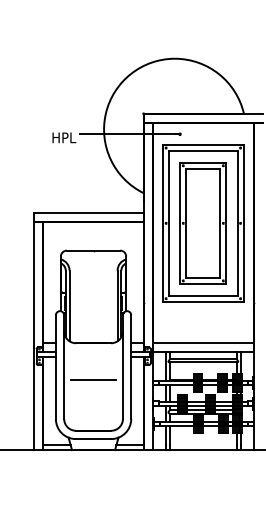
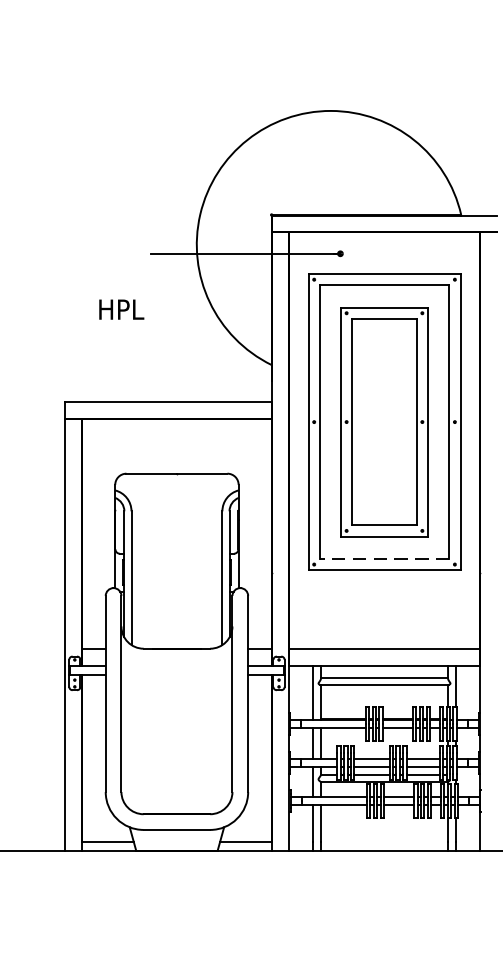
text: (64, 137) -> (122, 308), moved
line: (202, 295) -> (382, 558), solid -> dashed
line: (93, 379) -> (176, 717), removed

